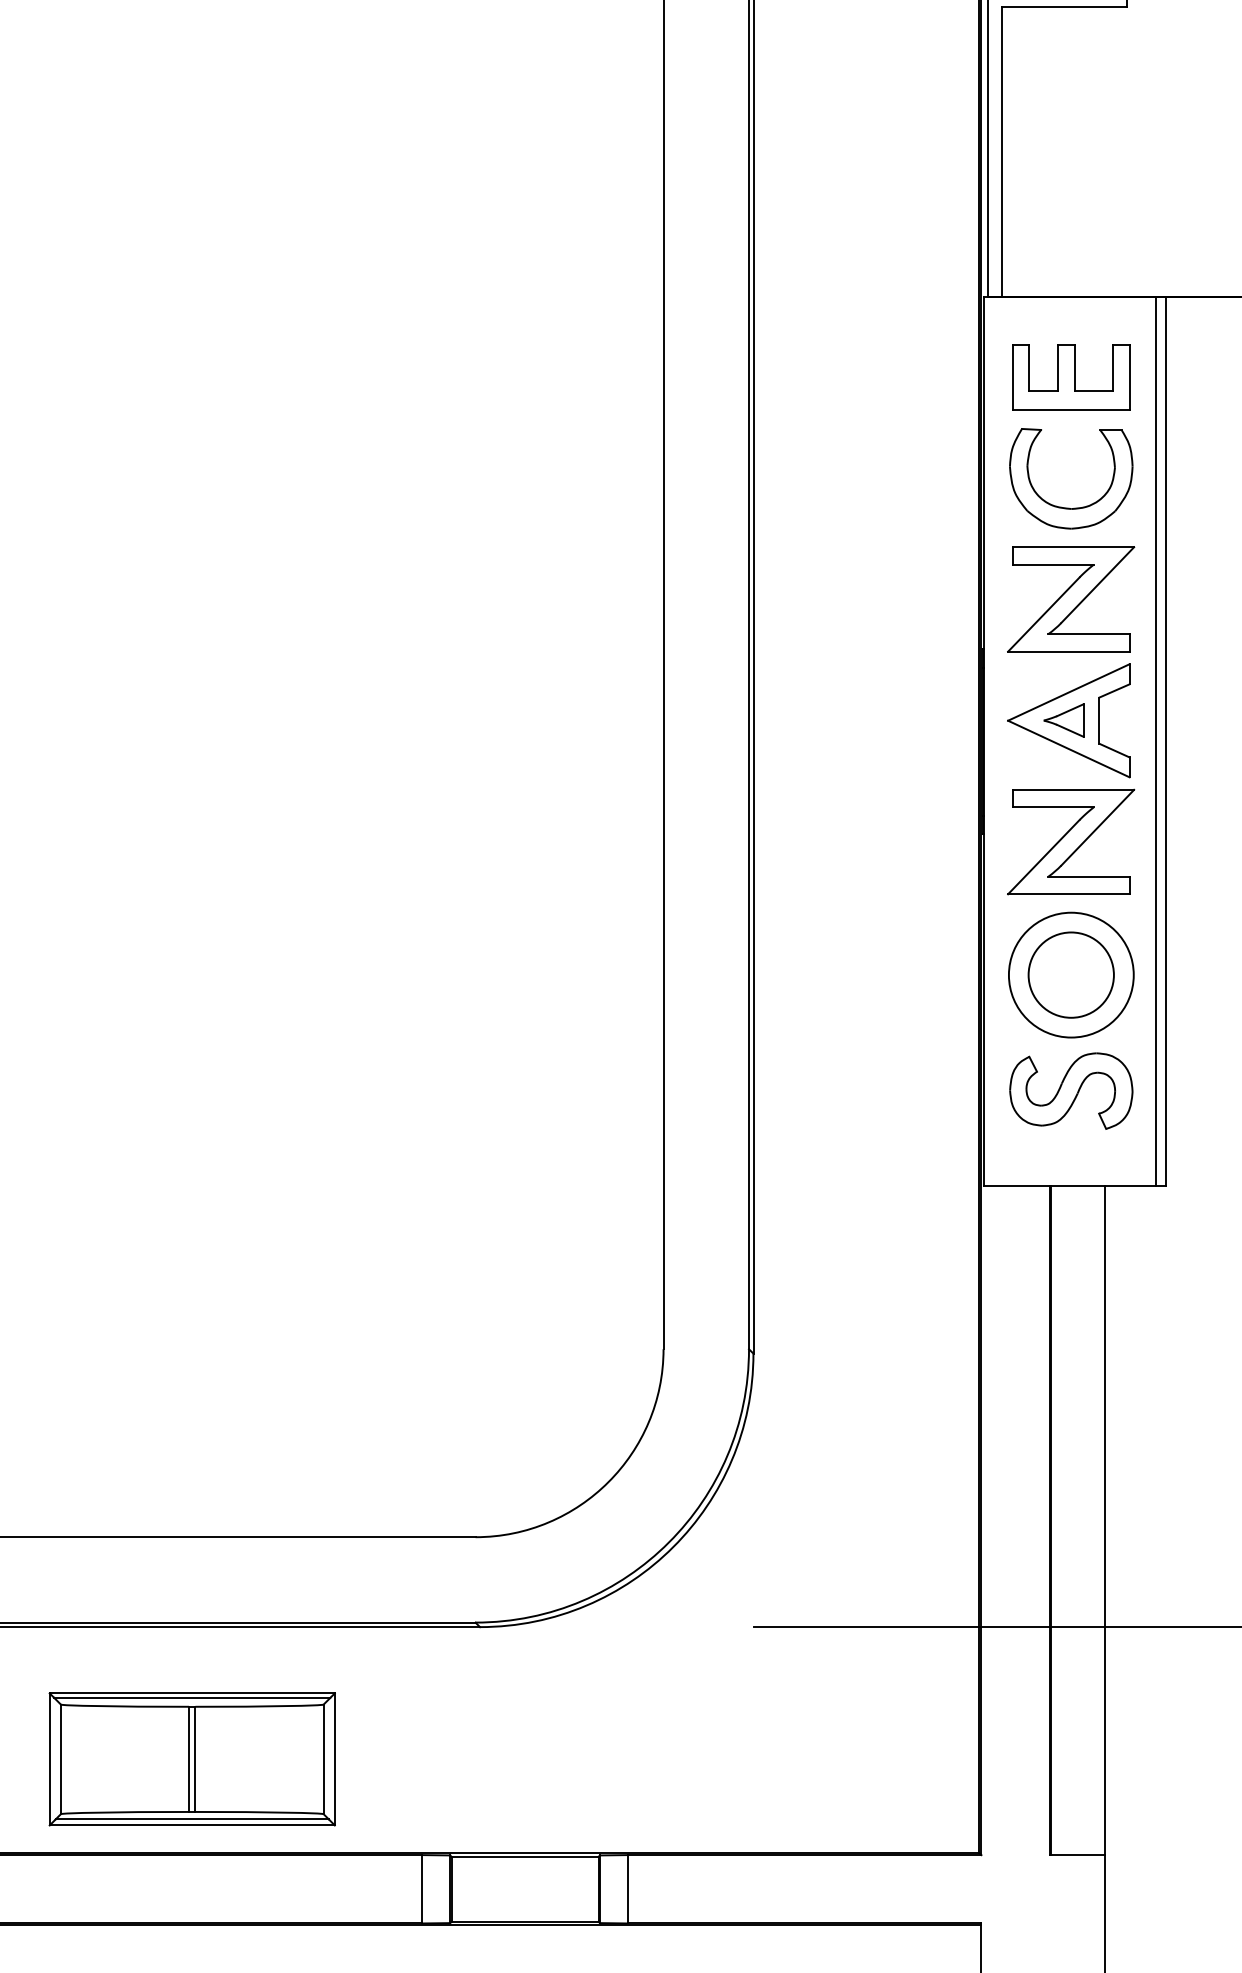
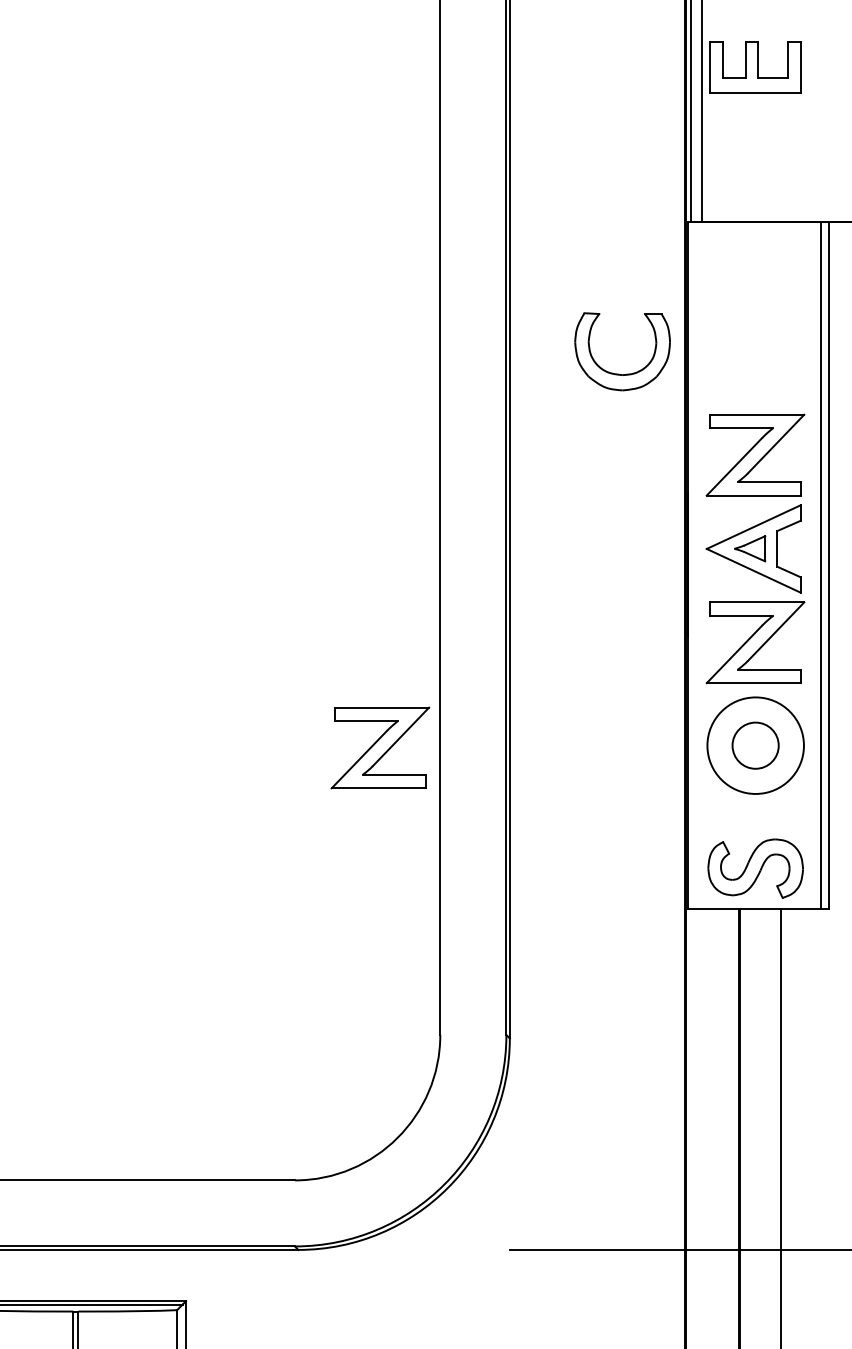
part: (1071, 377) -> (755, 67), moved
part: (1069, 507) -> (621, 373), moved
circle: (1070, 974) -> (755, 745), size x0.7
part: (586, 977) -> (380, 747), added
part: (1071, 1090) -> (755, 868), moved

